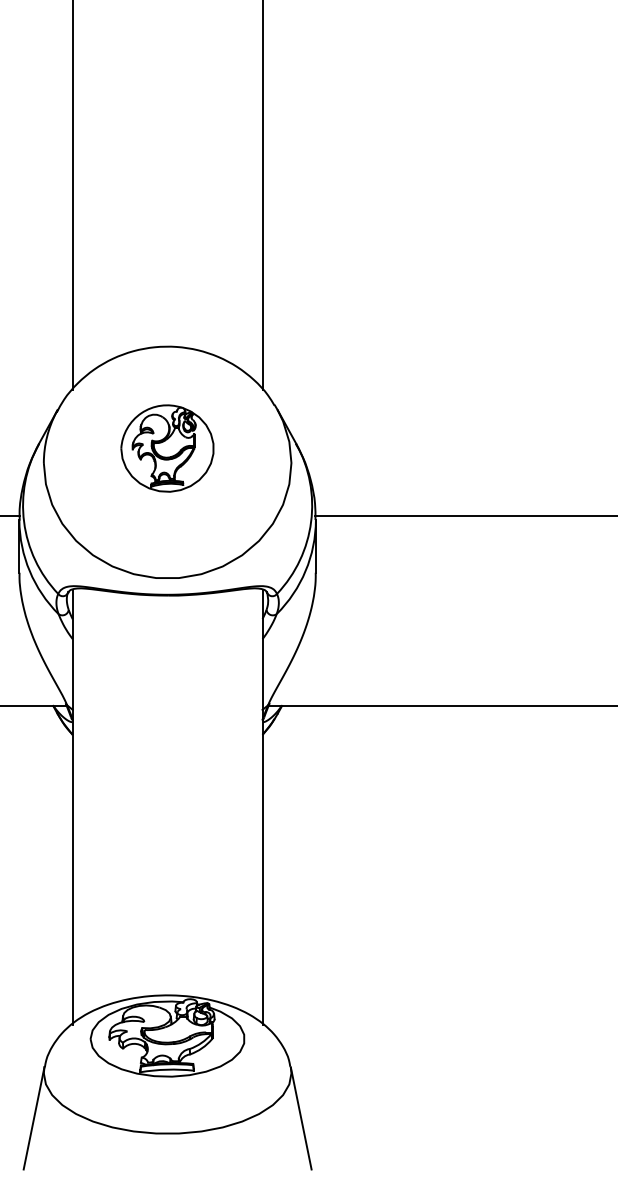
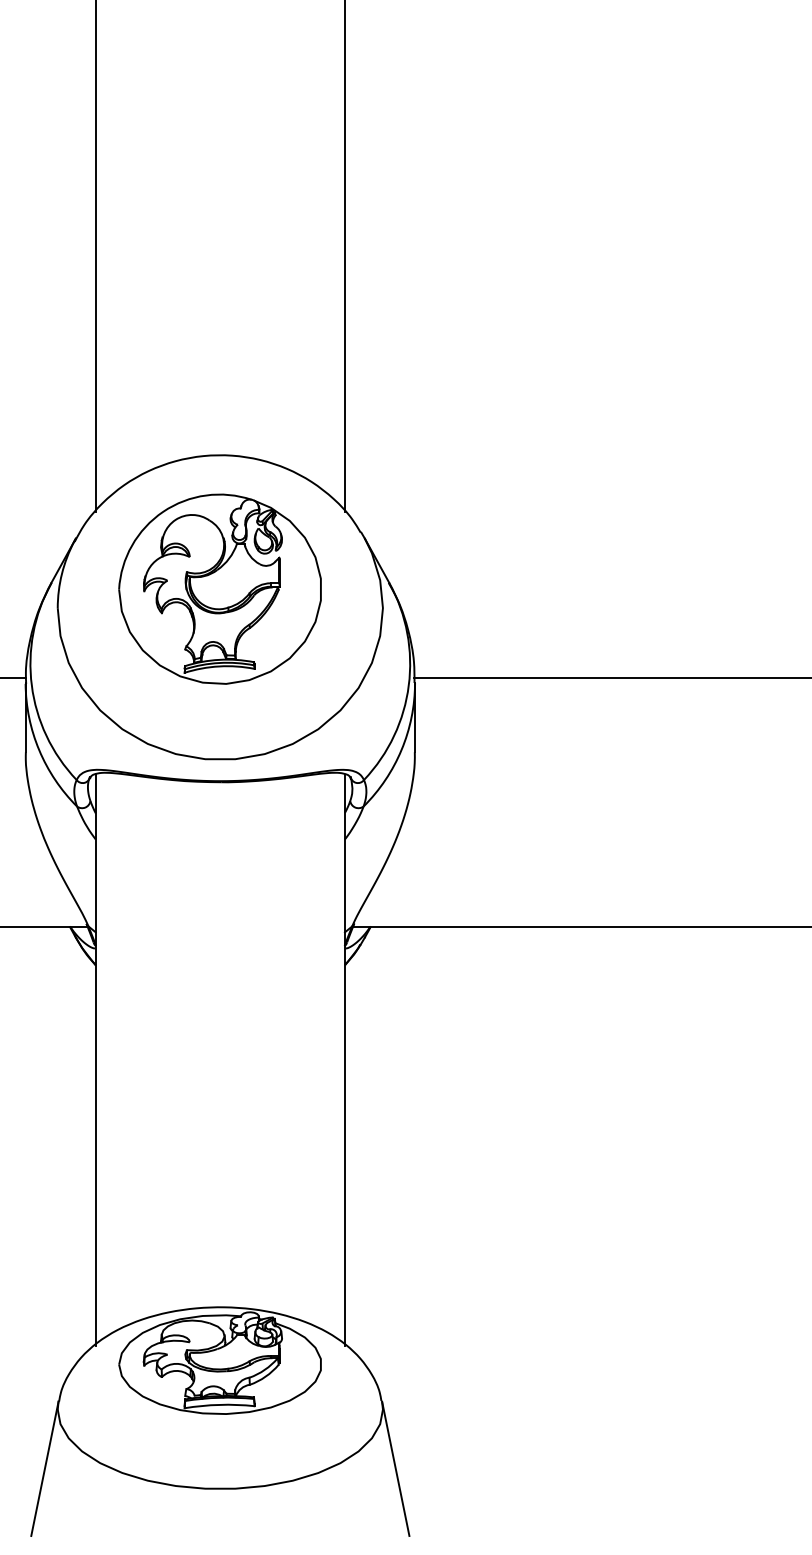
part: (166, 448) -> (219, 588), size x1.67

